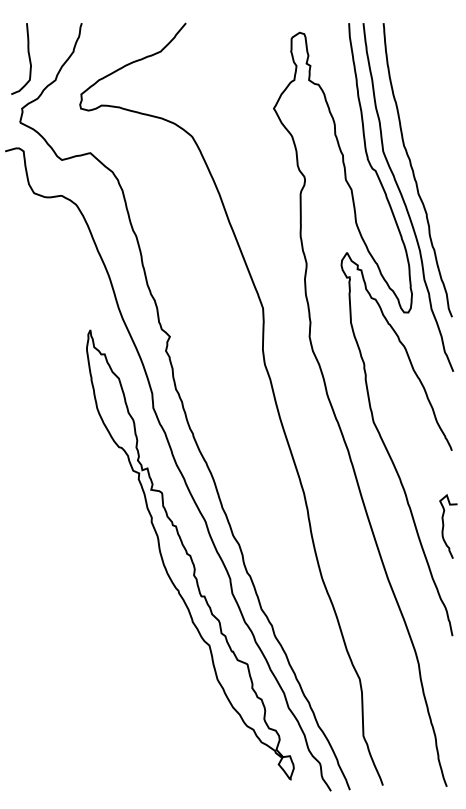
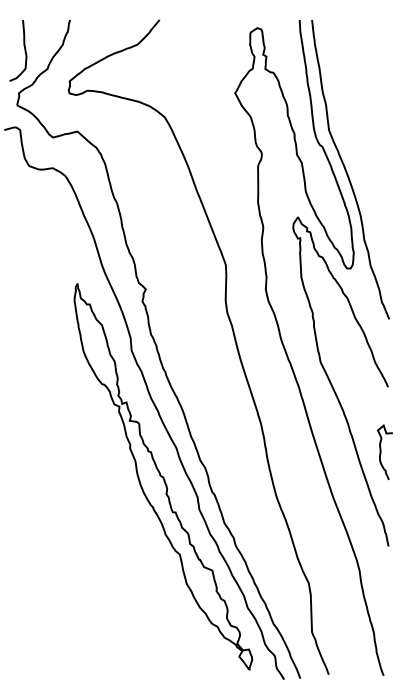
curve: (414, 172) -> (355, 148), removed

